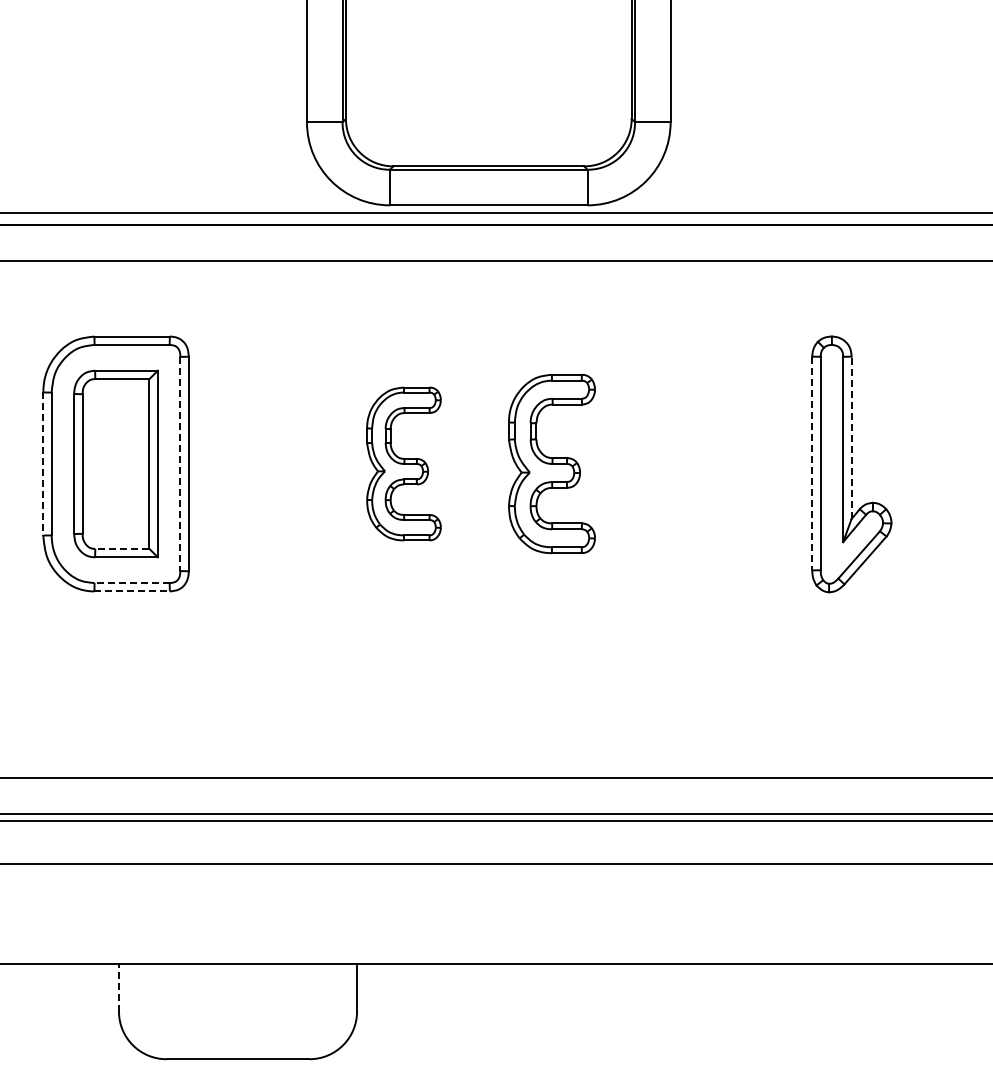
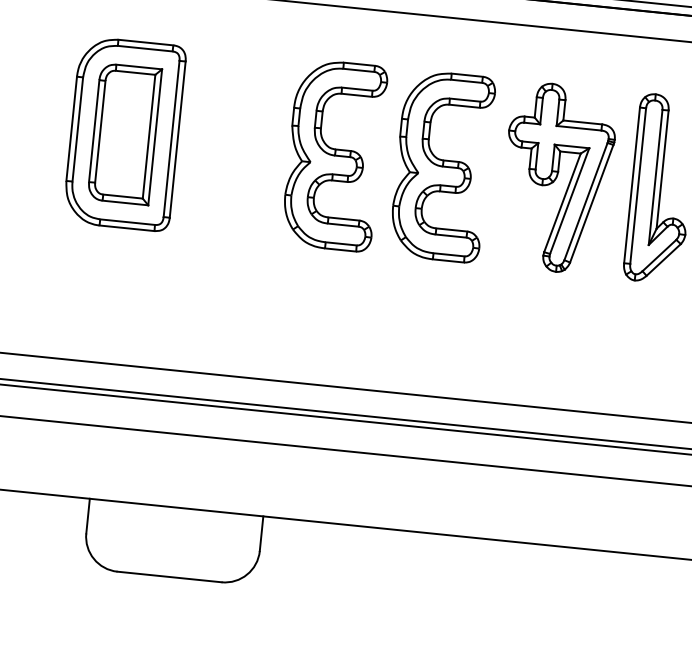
line: (851, 437) -> (662, 169), dashed -> solid
part: (403, 463) -> (334, 155), size x1.67
part: (551, 463) -> (442, 166), size x1.43
part: (709, 463) -> (557, 177), added
line: (812, 463) -> (632, 185), dashed -> solid
line: (43, 464) -> (71, 129), dashed -> solid
line: (180, 464) -> (171, 139), dashed -> solid
line: (121, 548) -> (122, 196), dashed -> solid
line: (132, 583) -> (127, 222), dashed -> solid
line: (132, 591) -> (127, 228), dashed -> solid
line: (118, 987) -> (87, 515), dashed -> solid

